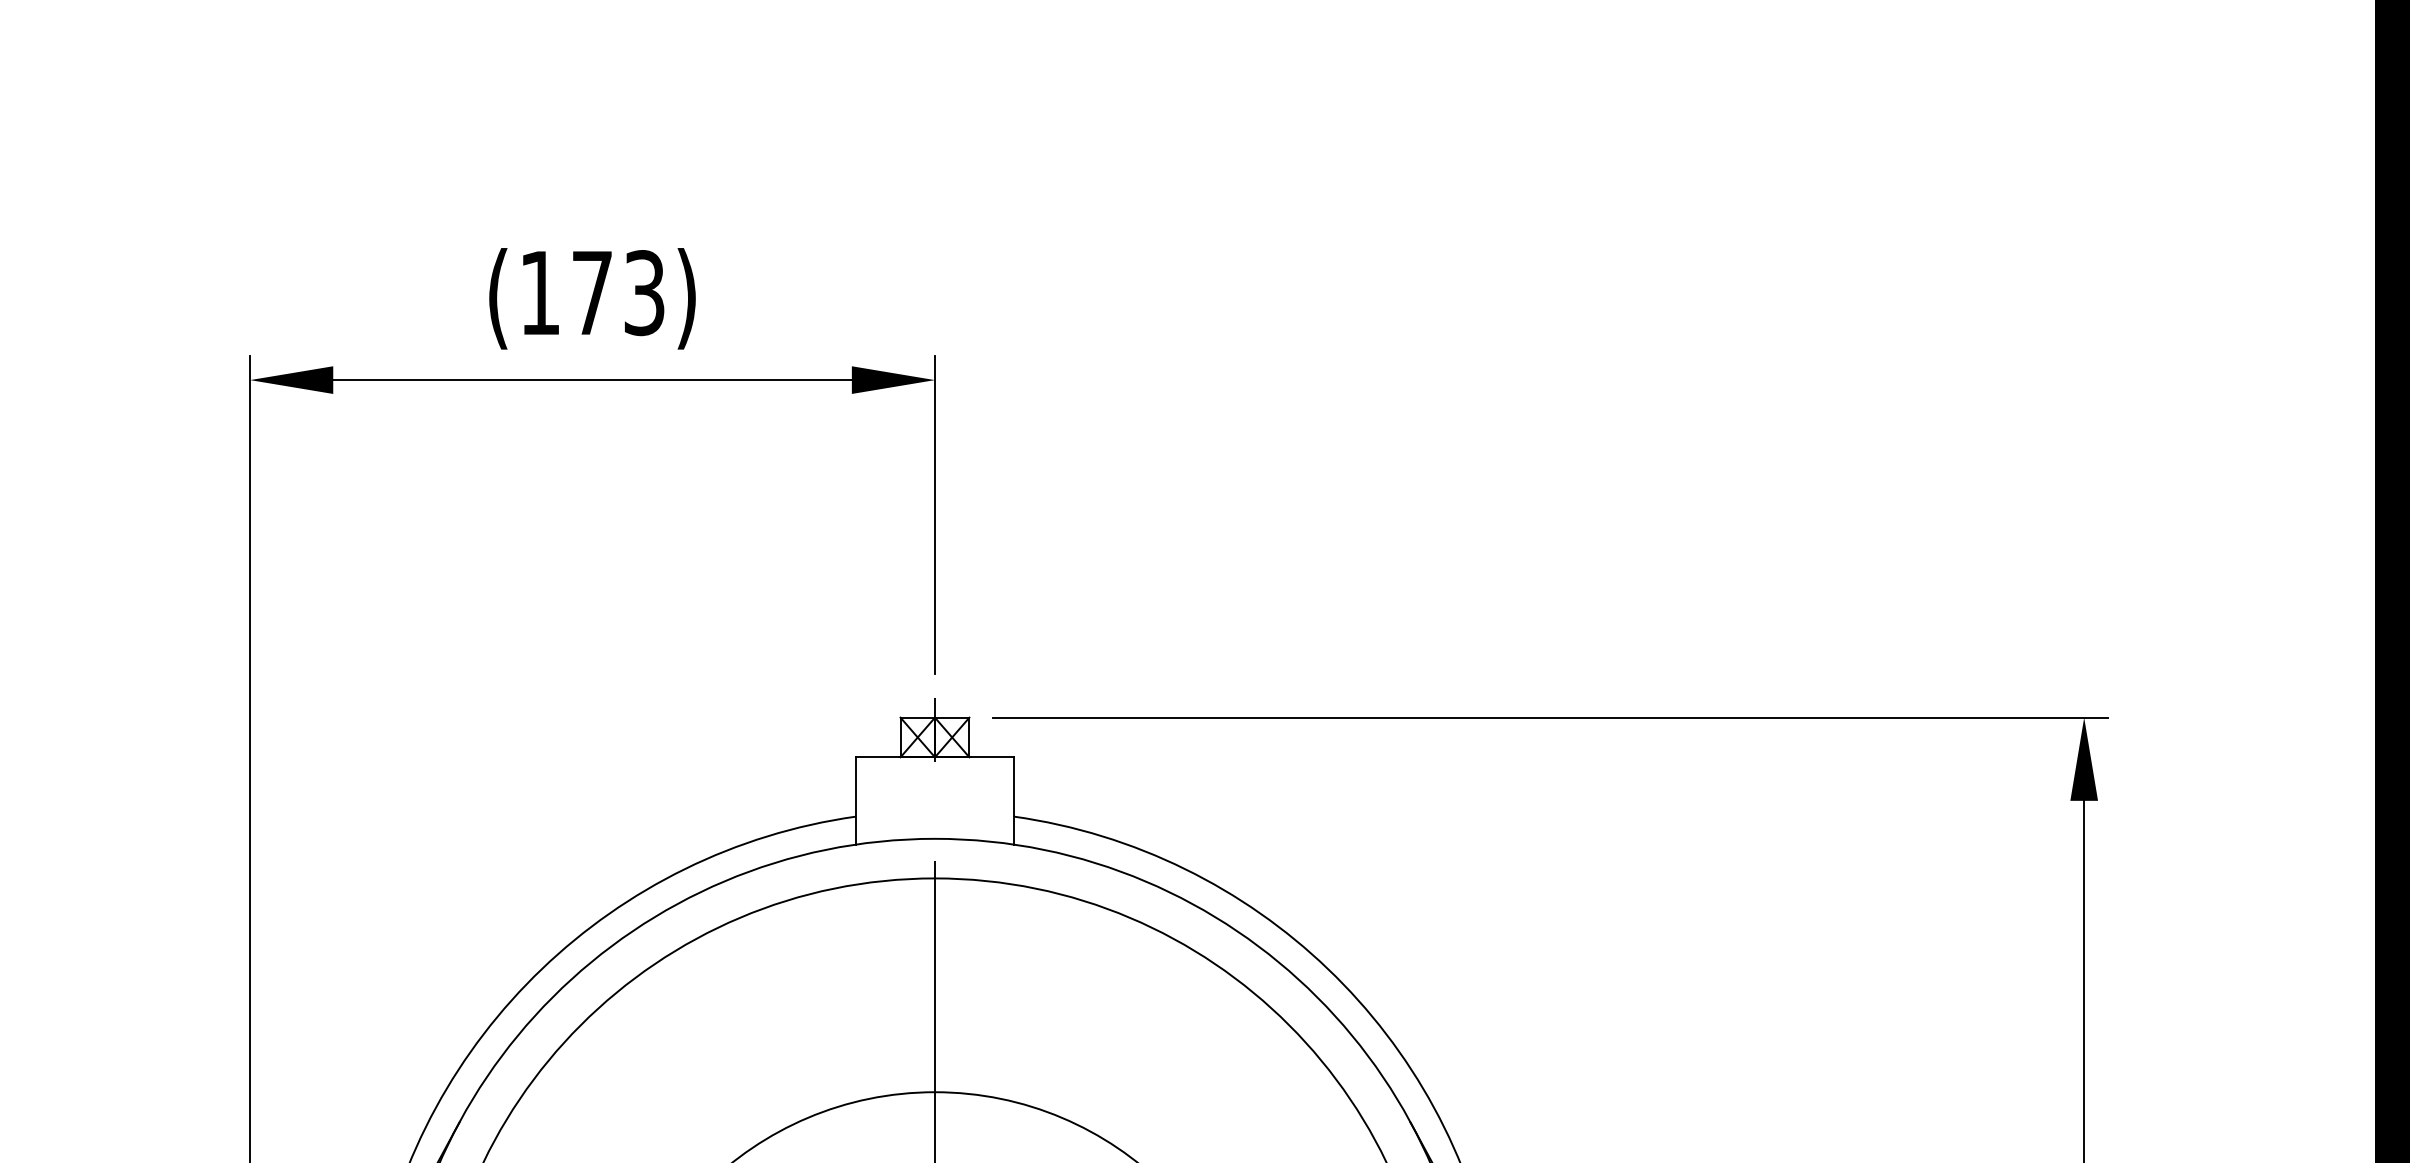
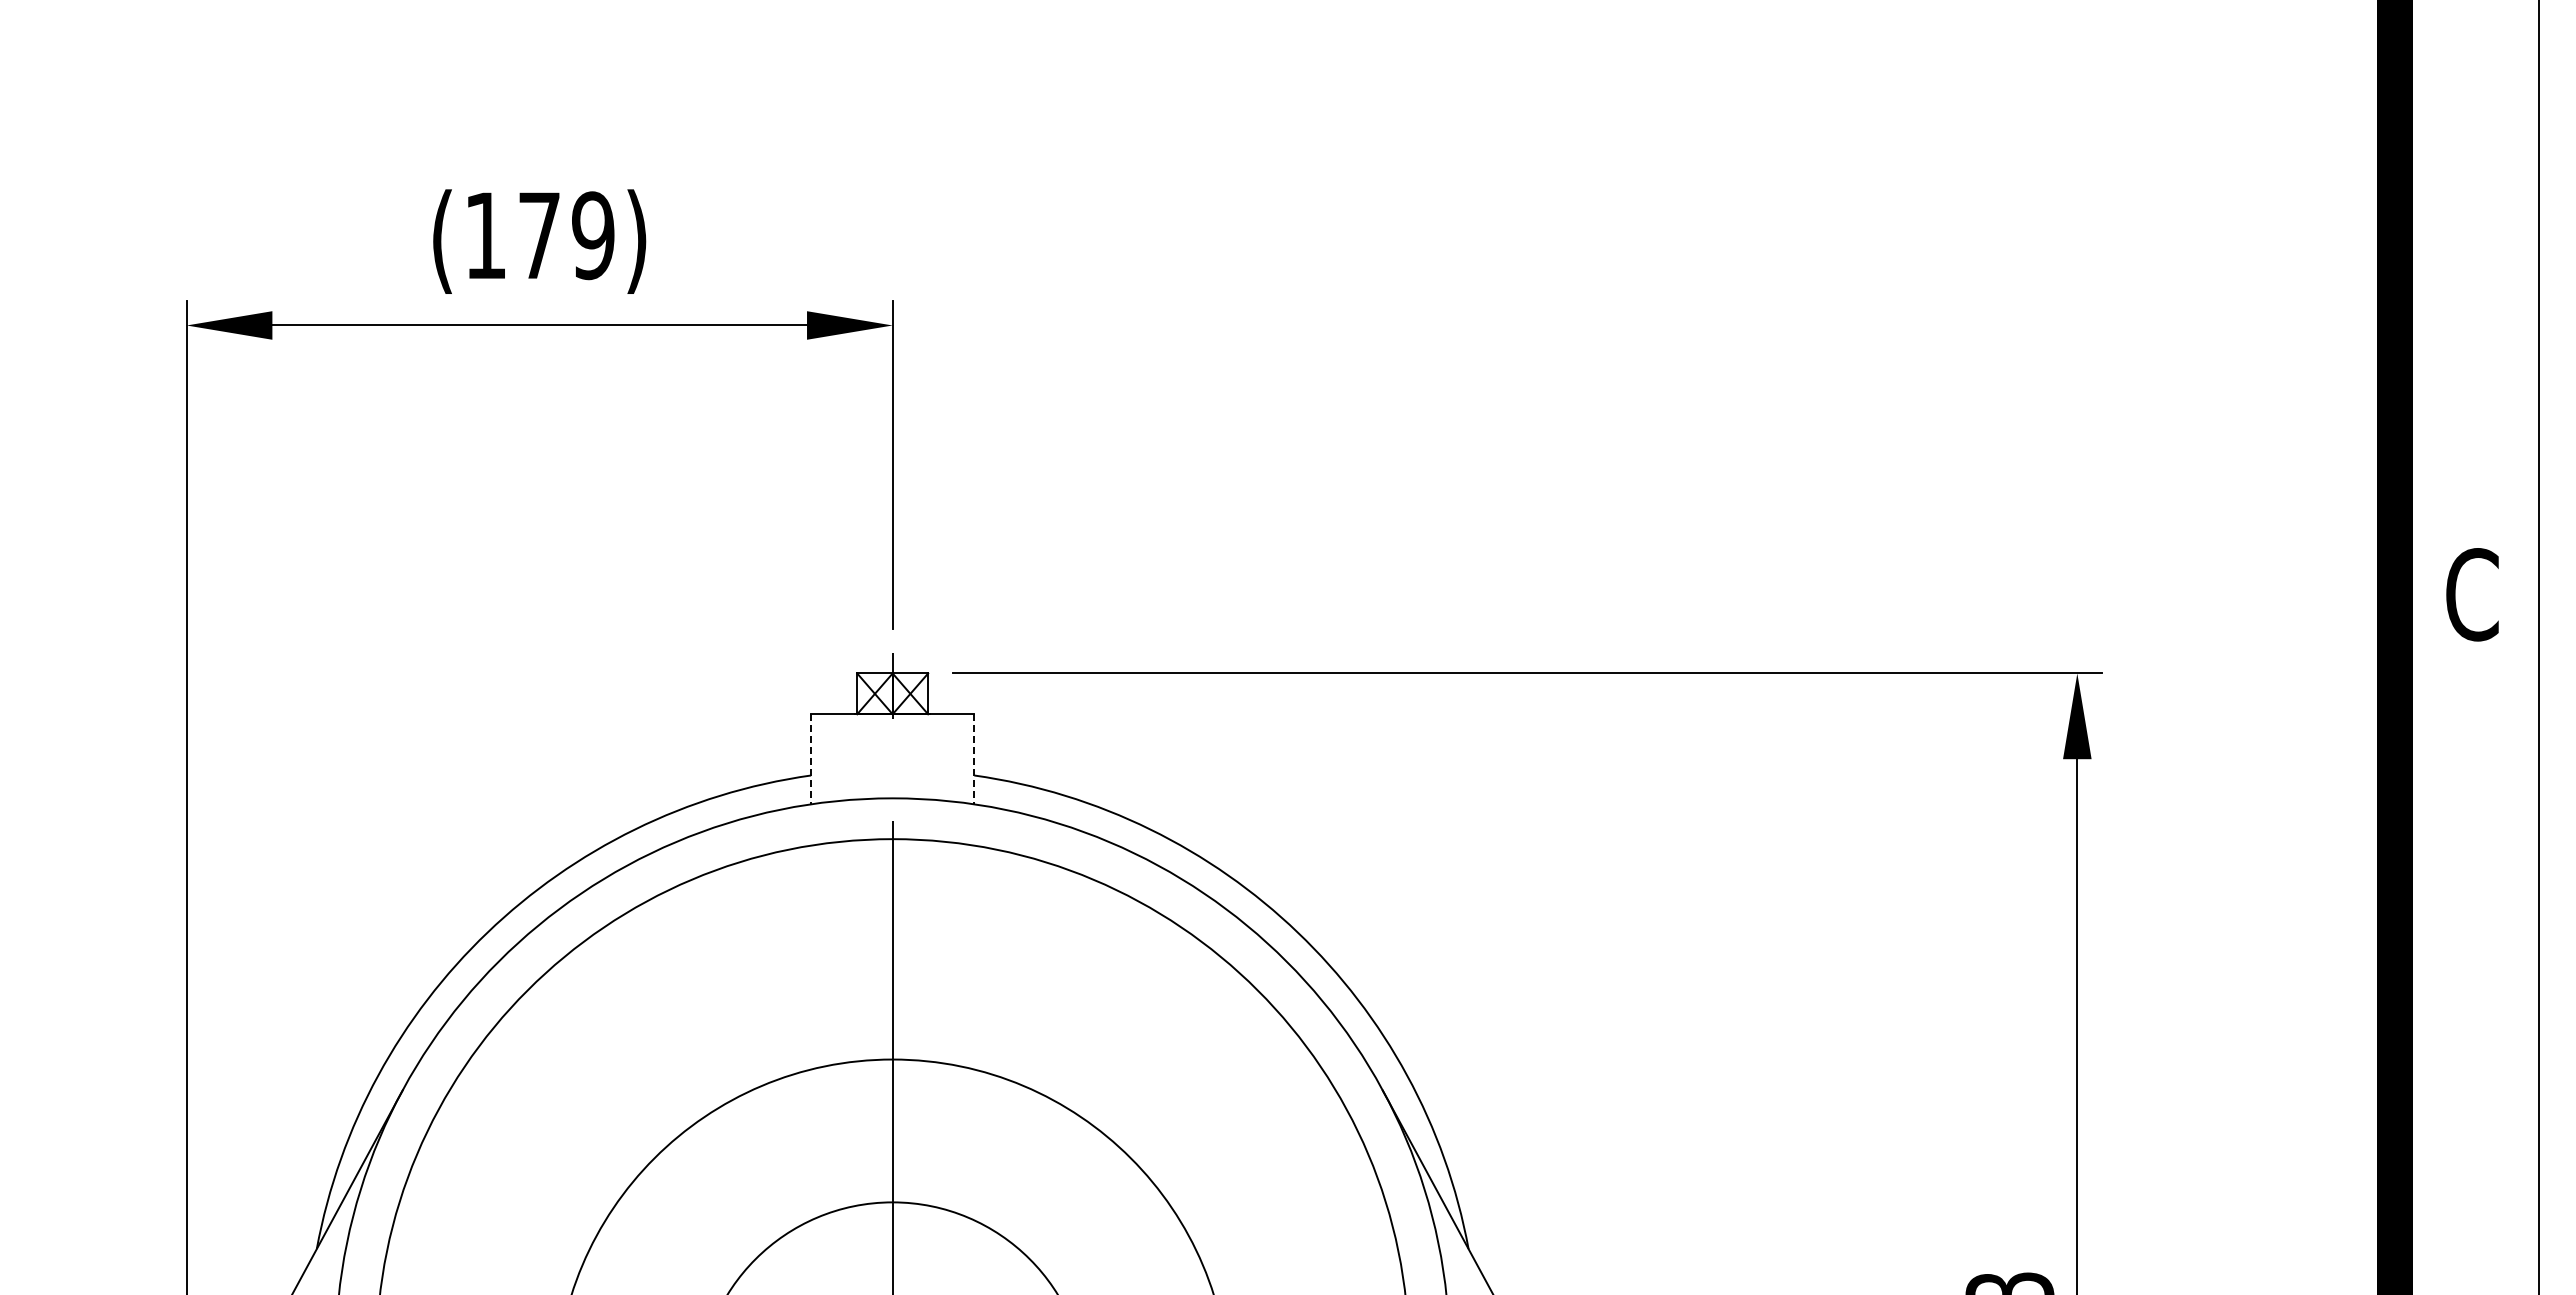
text: (644, 292) -> (593, 235), (173) -> (179)
line: (856, 801) -> (811, 759), solid -> dashed
line: (1014, 801) -> (974, 759), solid -> dashed

